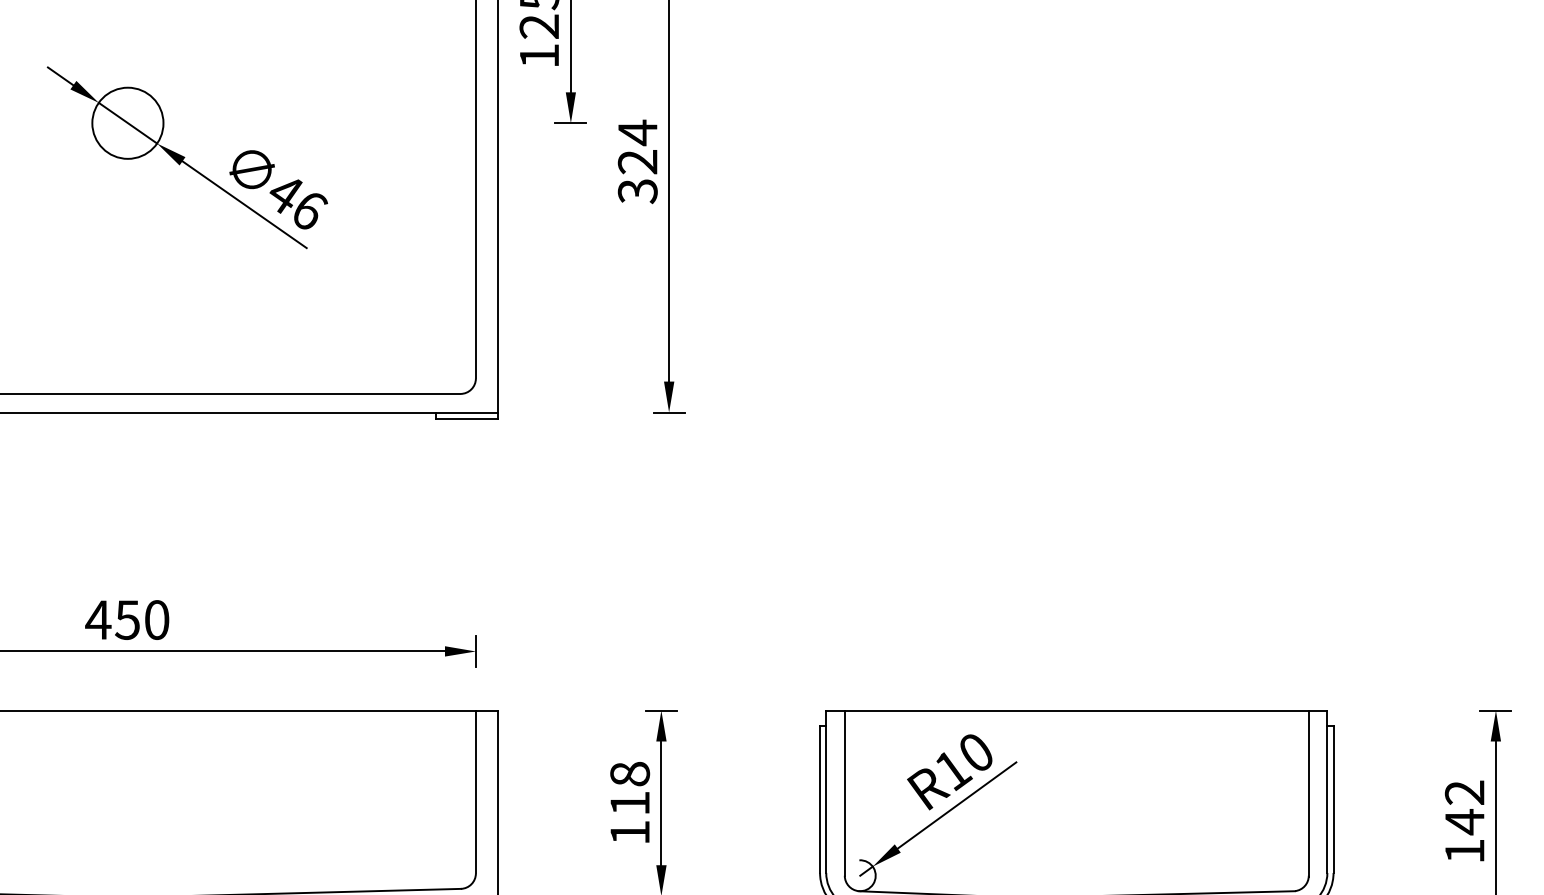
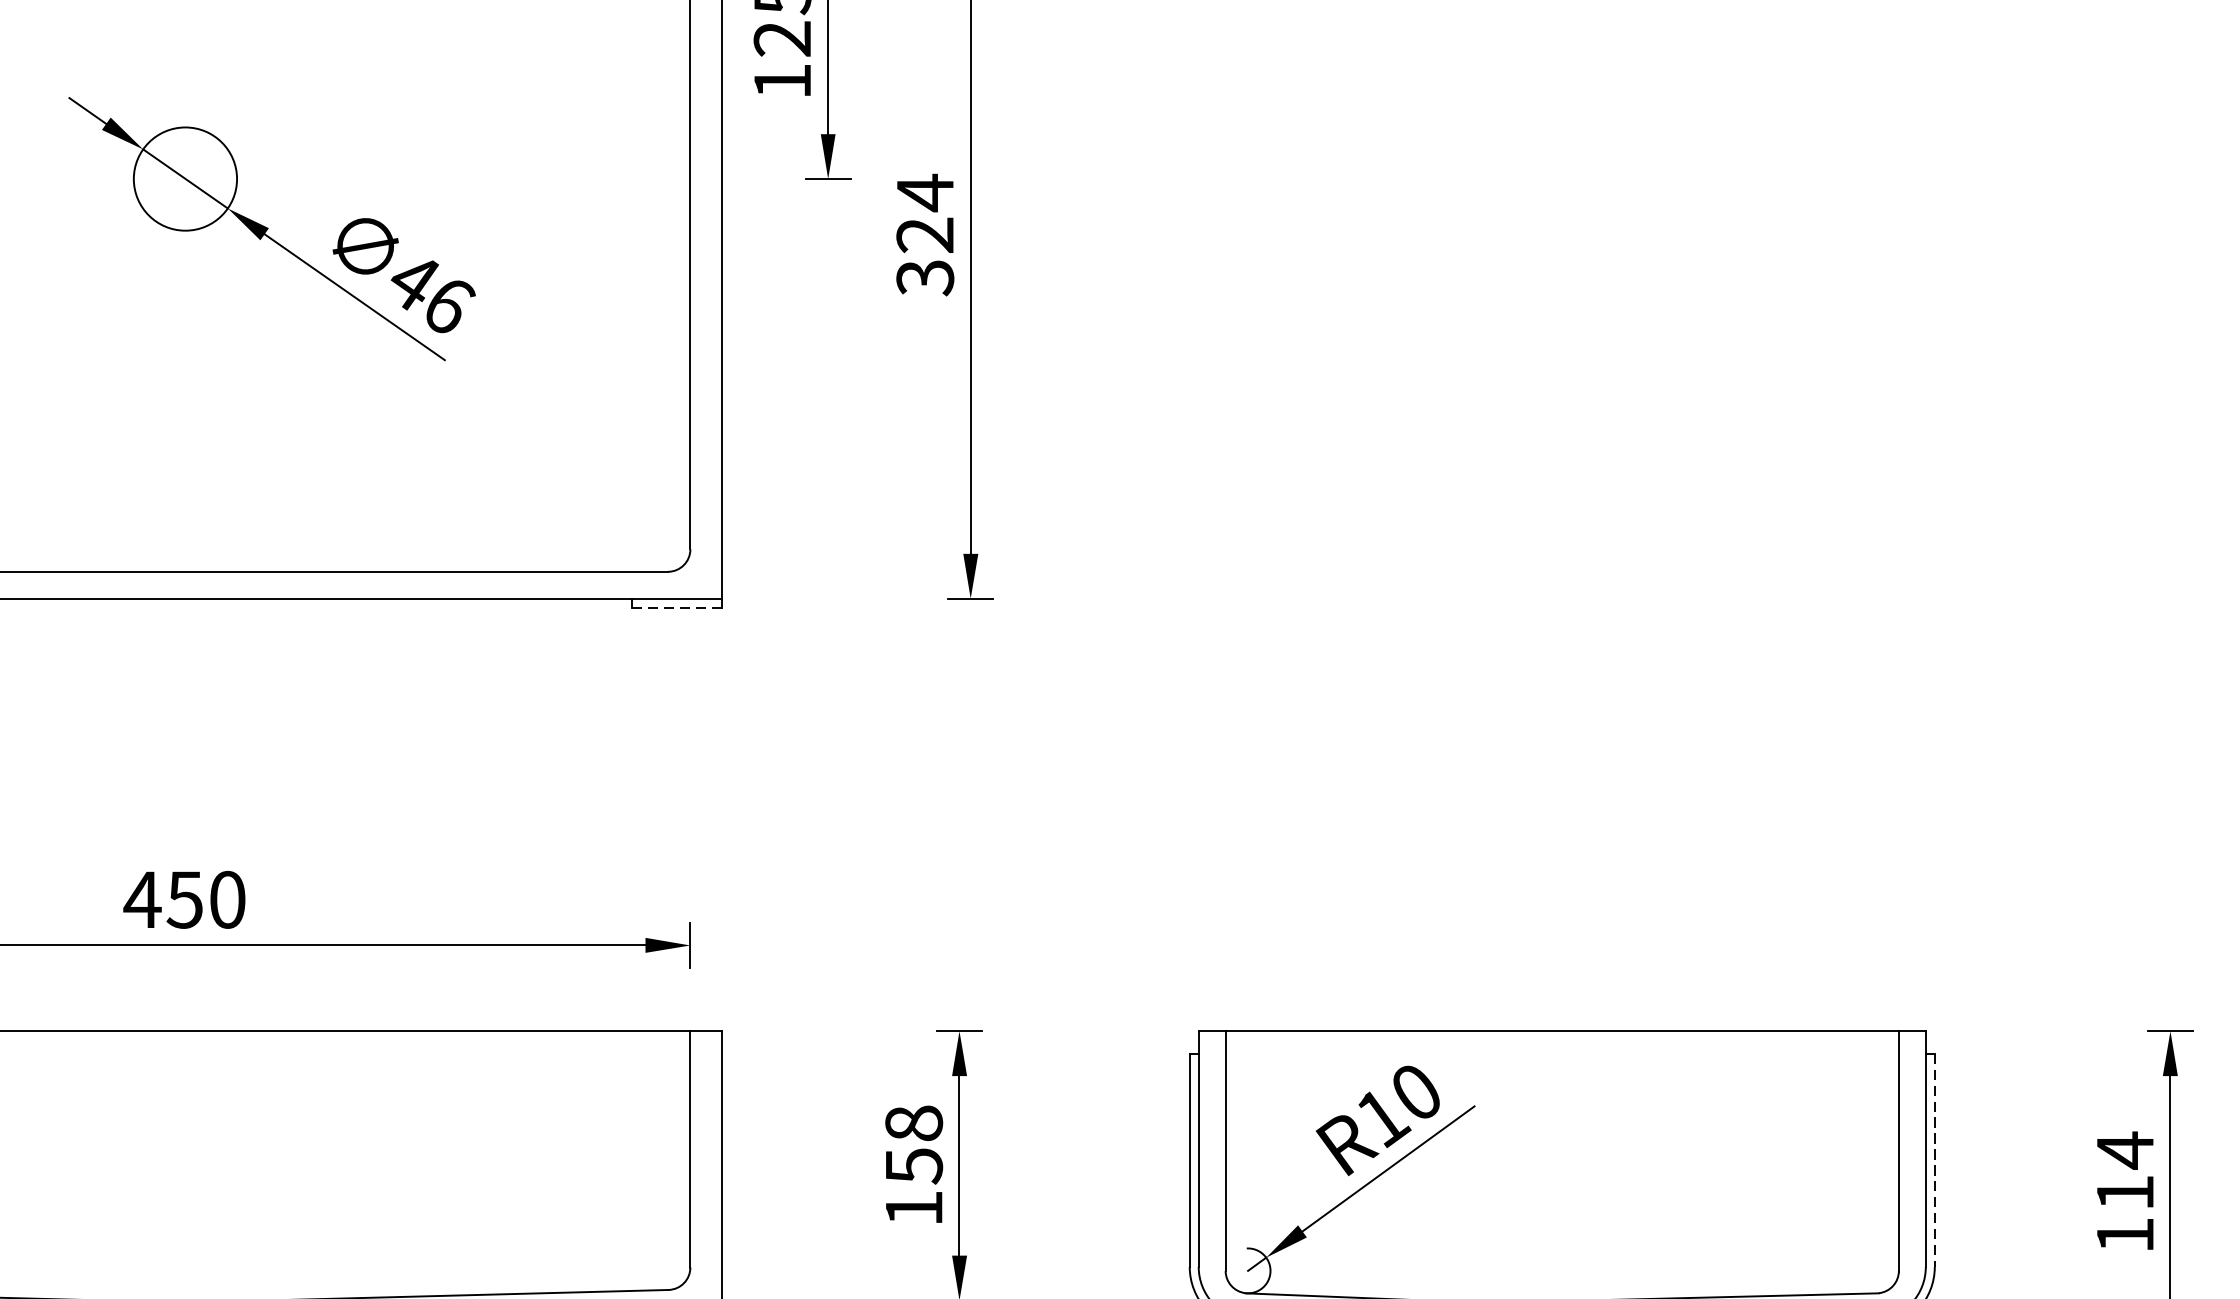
line: (466, 418) -> (676, 607), solid -> dashed
line: (1333, 800) -> (1934, 1161), solid -> dashed
text: (630, 803) -> (914, 1166), 118 -> 158
text: (1464, 807) -> (2124, 1171), 142 -> 114

